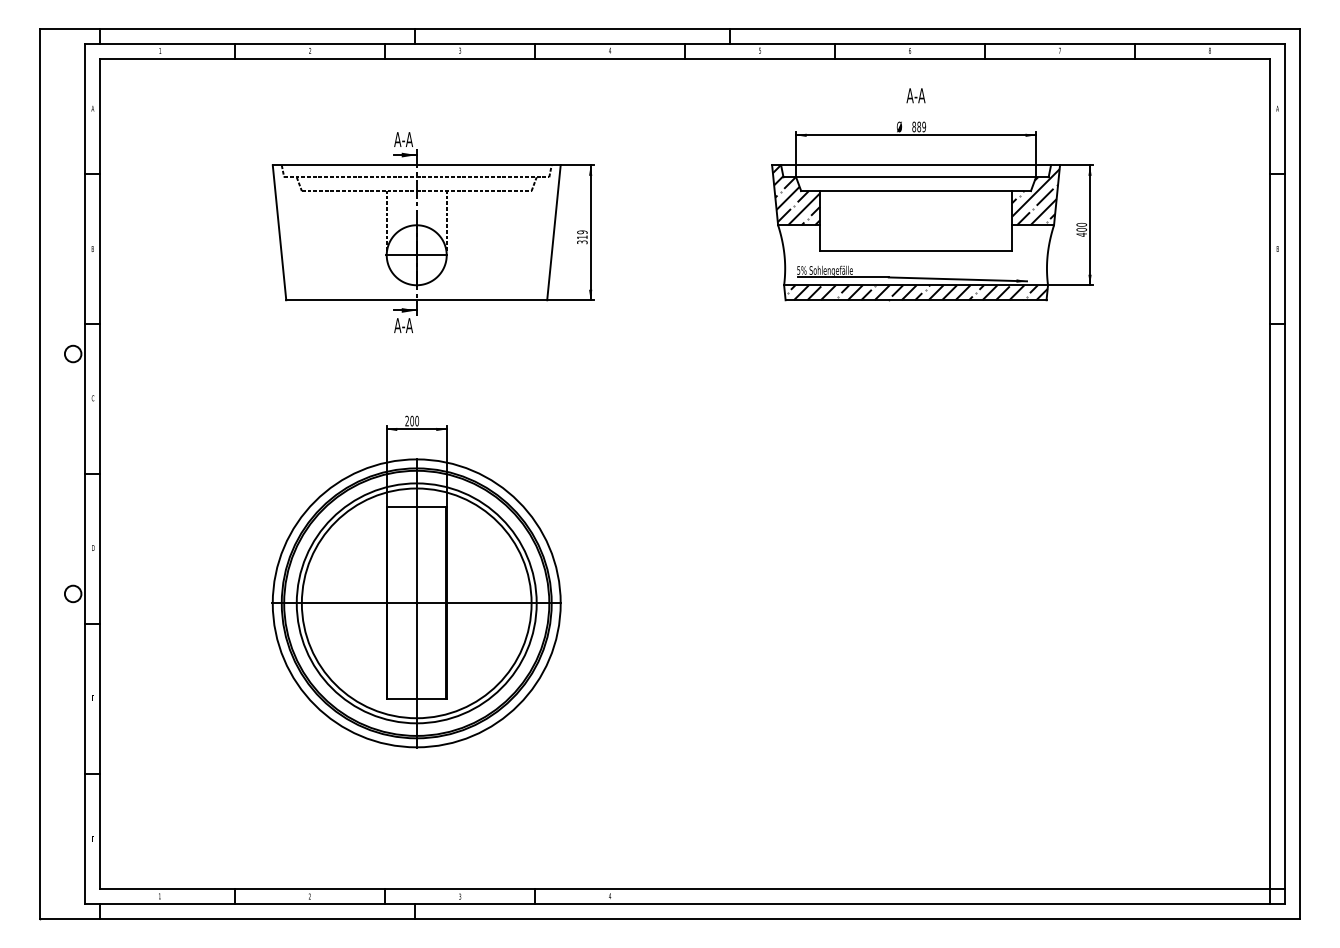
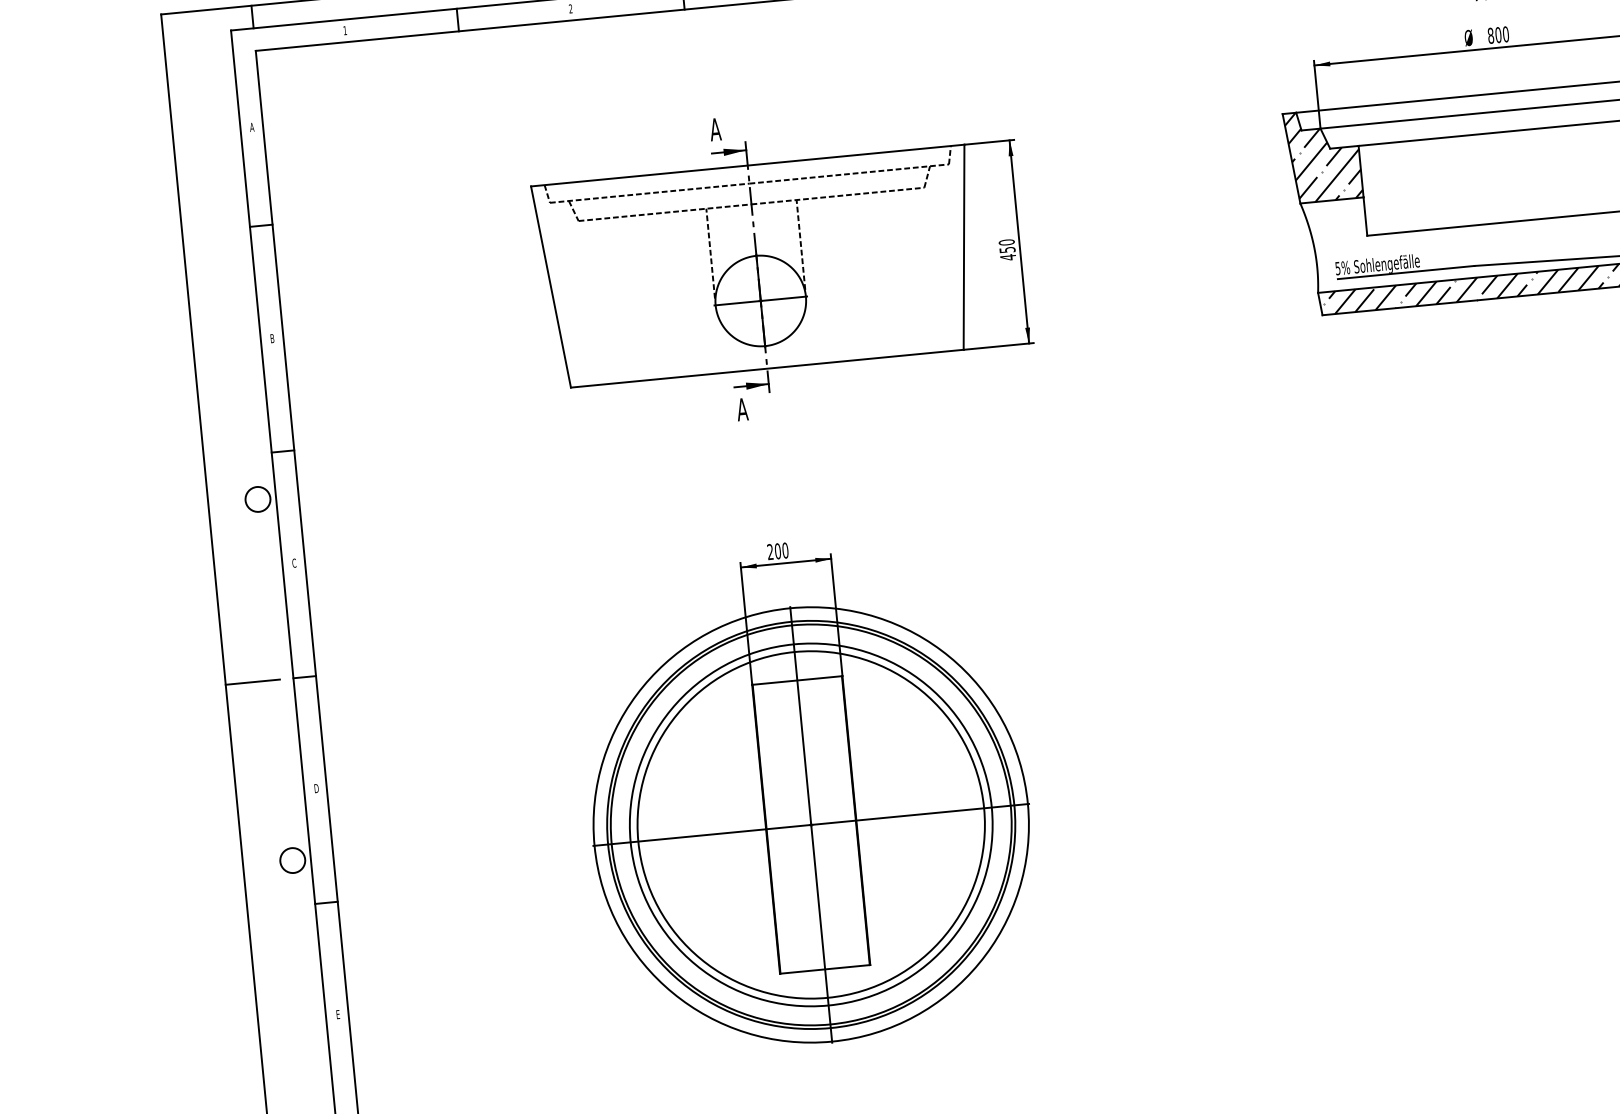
text: (921, 127) -> (1502, 35), 889 -> 800
text: (407, 139) -> (730, 128), A-A -> A
text: (582, 237) -> (1007, 250), 319 -> 450
text: (407, 325) -> (757, 408), A-A -> A
line: (58, 474) -> (253, 682), added

